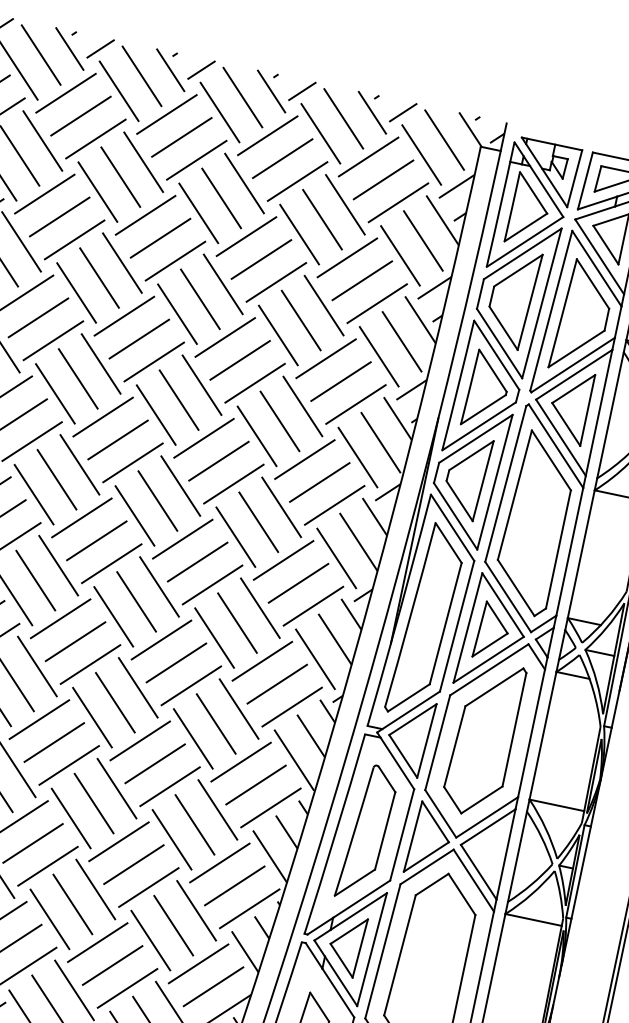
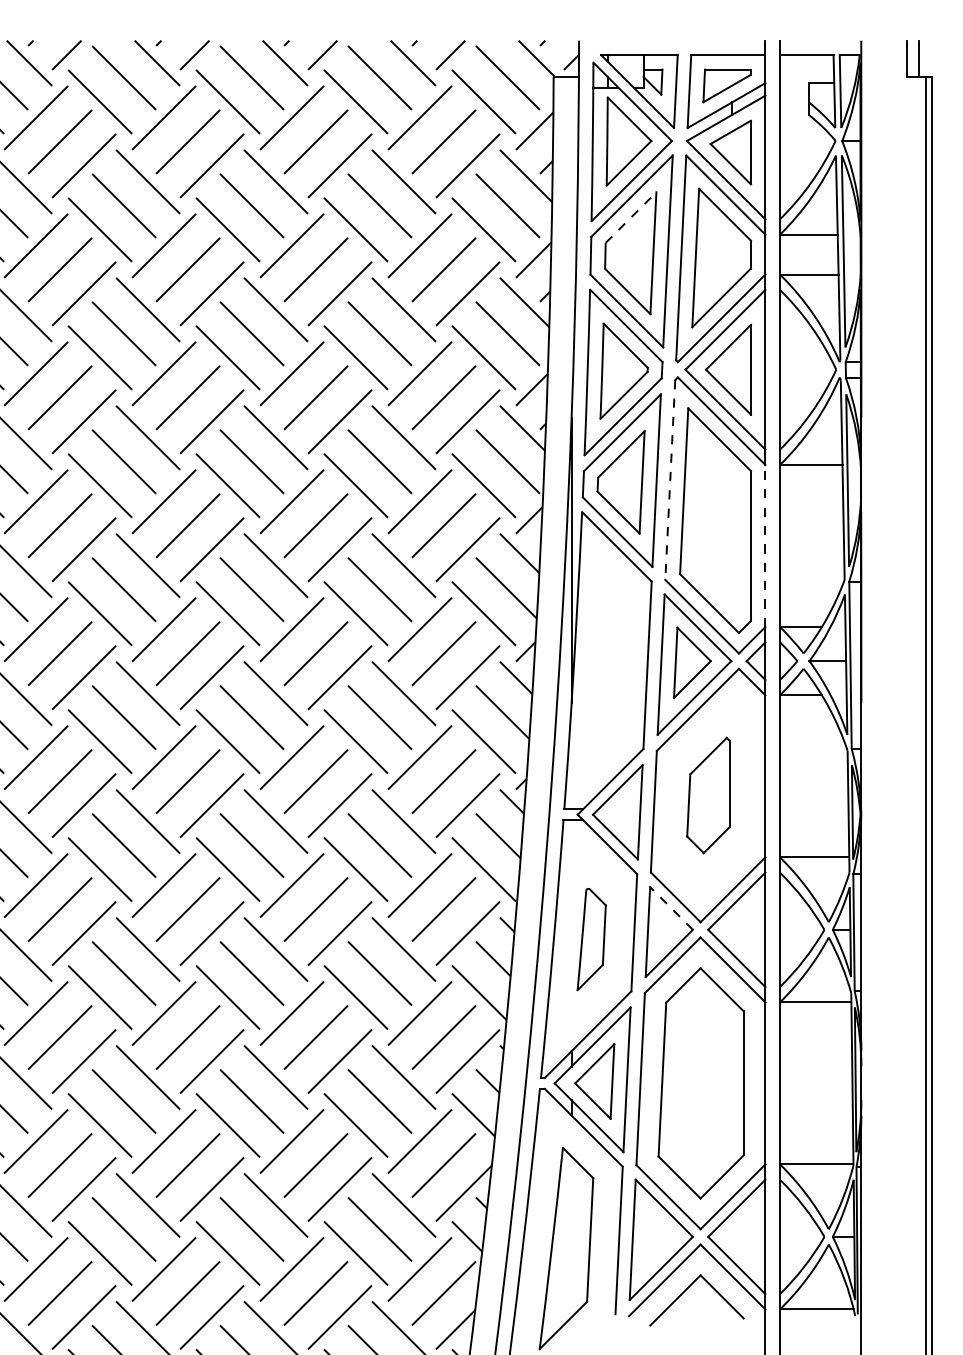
line: (518, 270) -> (631, 217), solid -> dashed
line: (505, 484) -> (670, 480), solid -> dashed
line: (569, 551) -> (765, 545), solid -> dashed
part: (426, 619) -> (608, 665), removed
part: (483, 739) -> (708, 795), size x0.6
line: (435, 821) -> (671, 908), solid -> dashed
part: (367, 833) -> (591, 939), size x0.6

